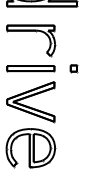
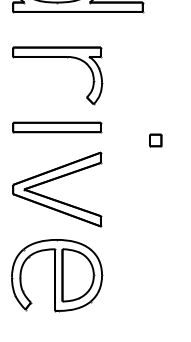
part: (73, 68) -> (154, 140), moved

